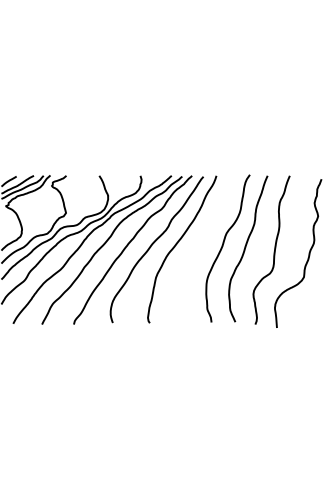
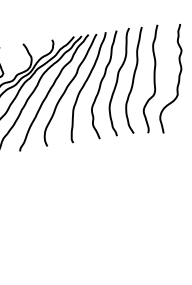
curve: (200, 246) -> (101, 83), added

